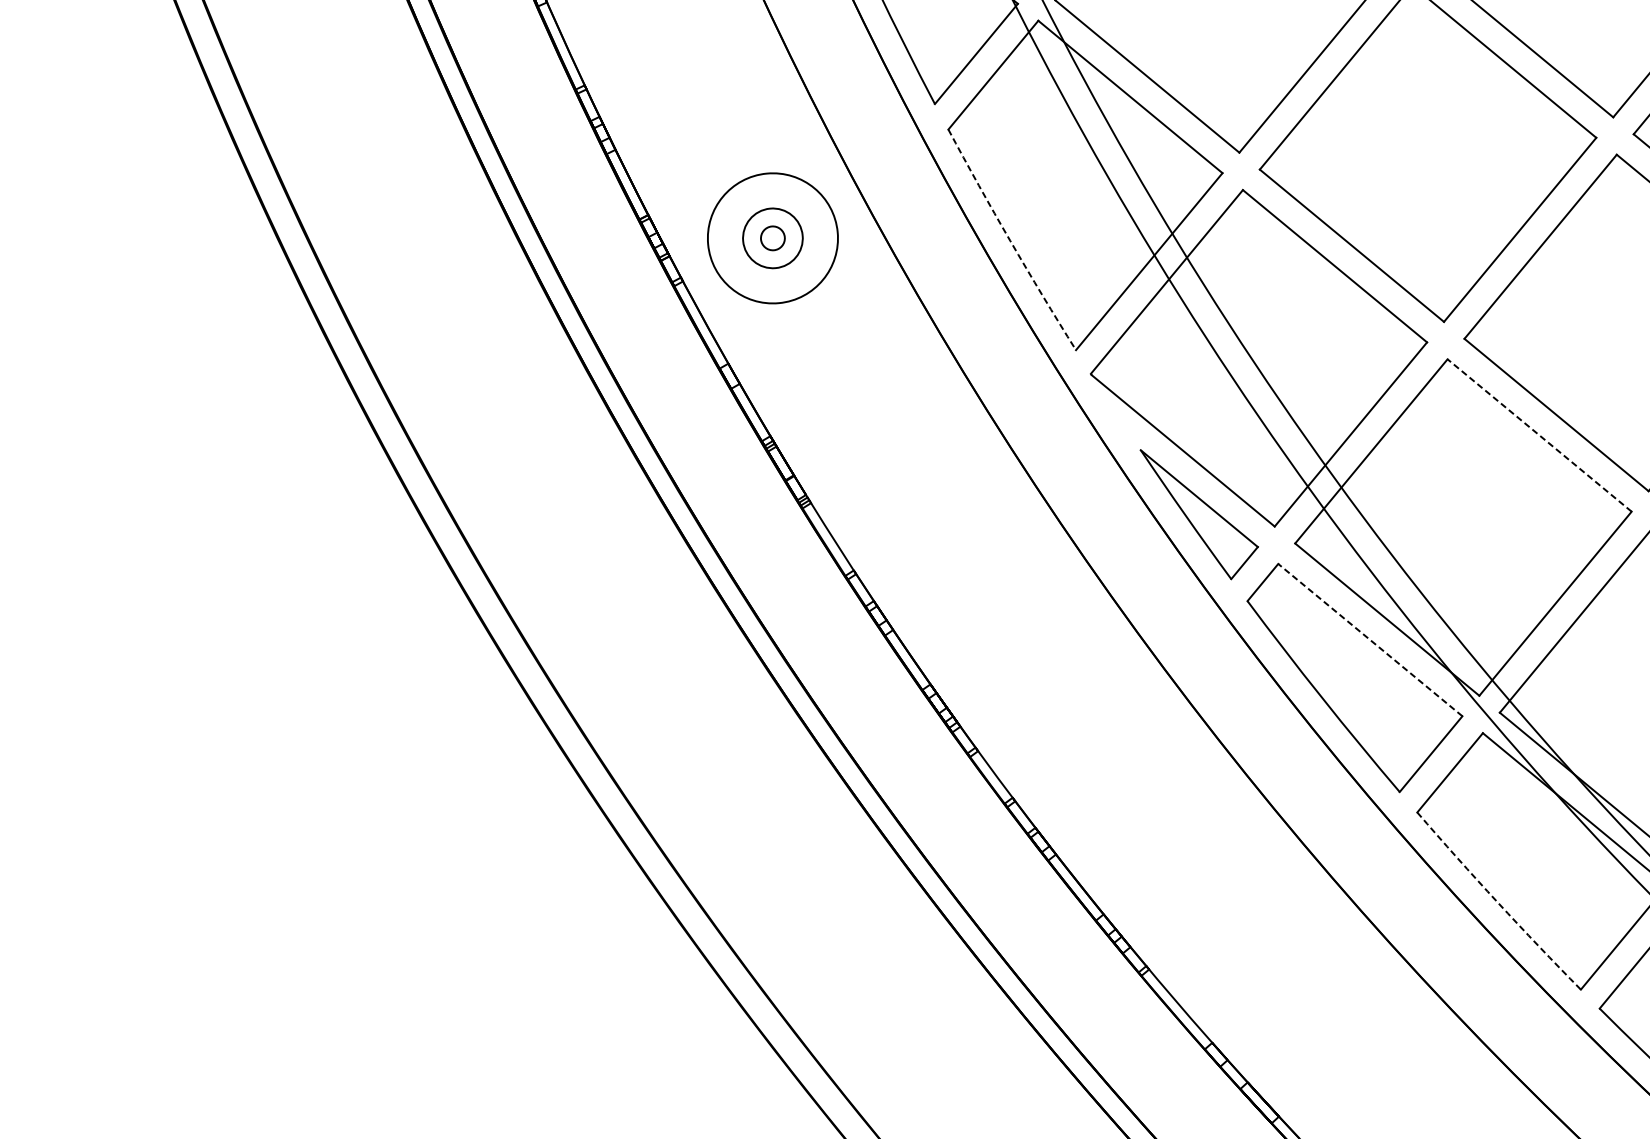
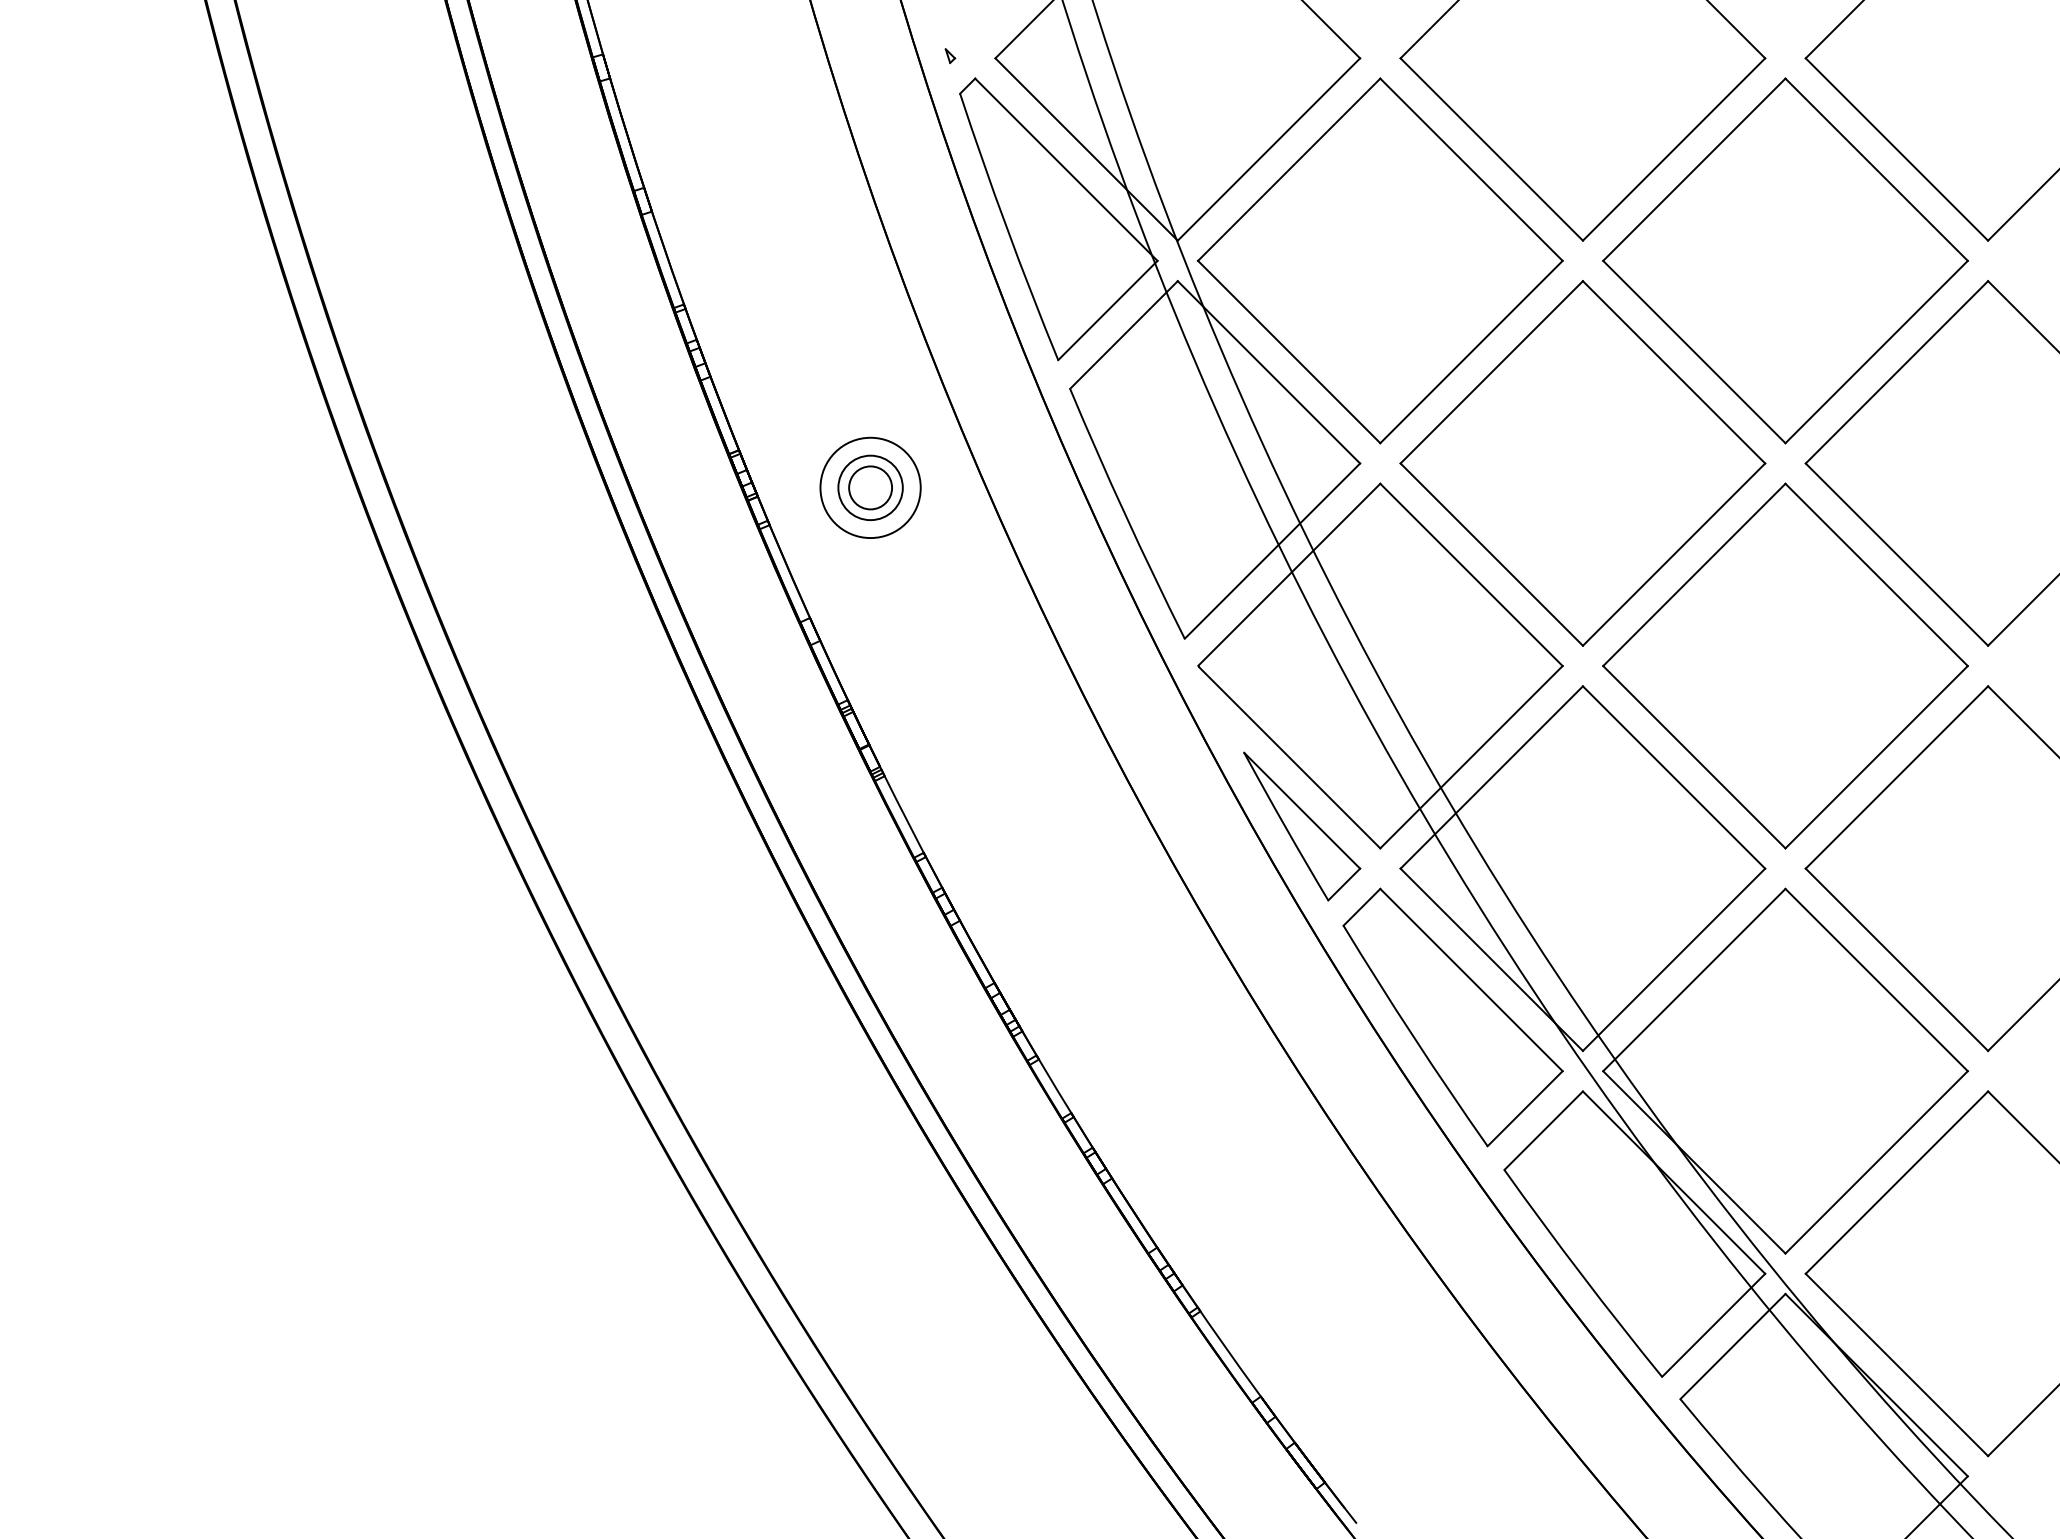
circle: (772, 238) -> (870, 487), size x0.71
circle: (772, 238) -> (870, 487), size x1.67
arc: (1010, 240) -> (1125, 514), dashed -> solid
line: (1540, 435) -> (1674, 777), dashed -> solid
line: (1370, 640) -> (1471, 980), dashed -> solid
arc: (1497, 902) -> (1581, 1274), dashed -> solid

